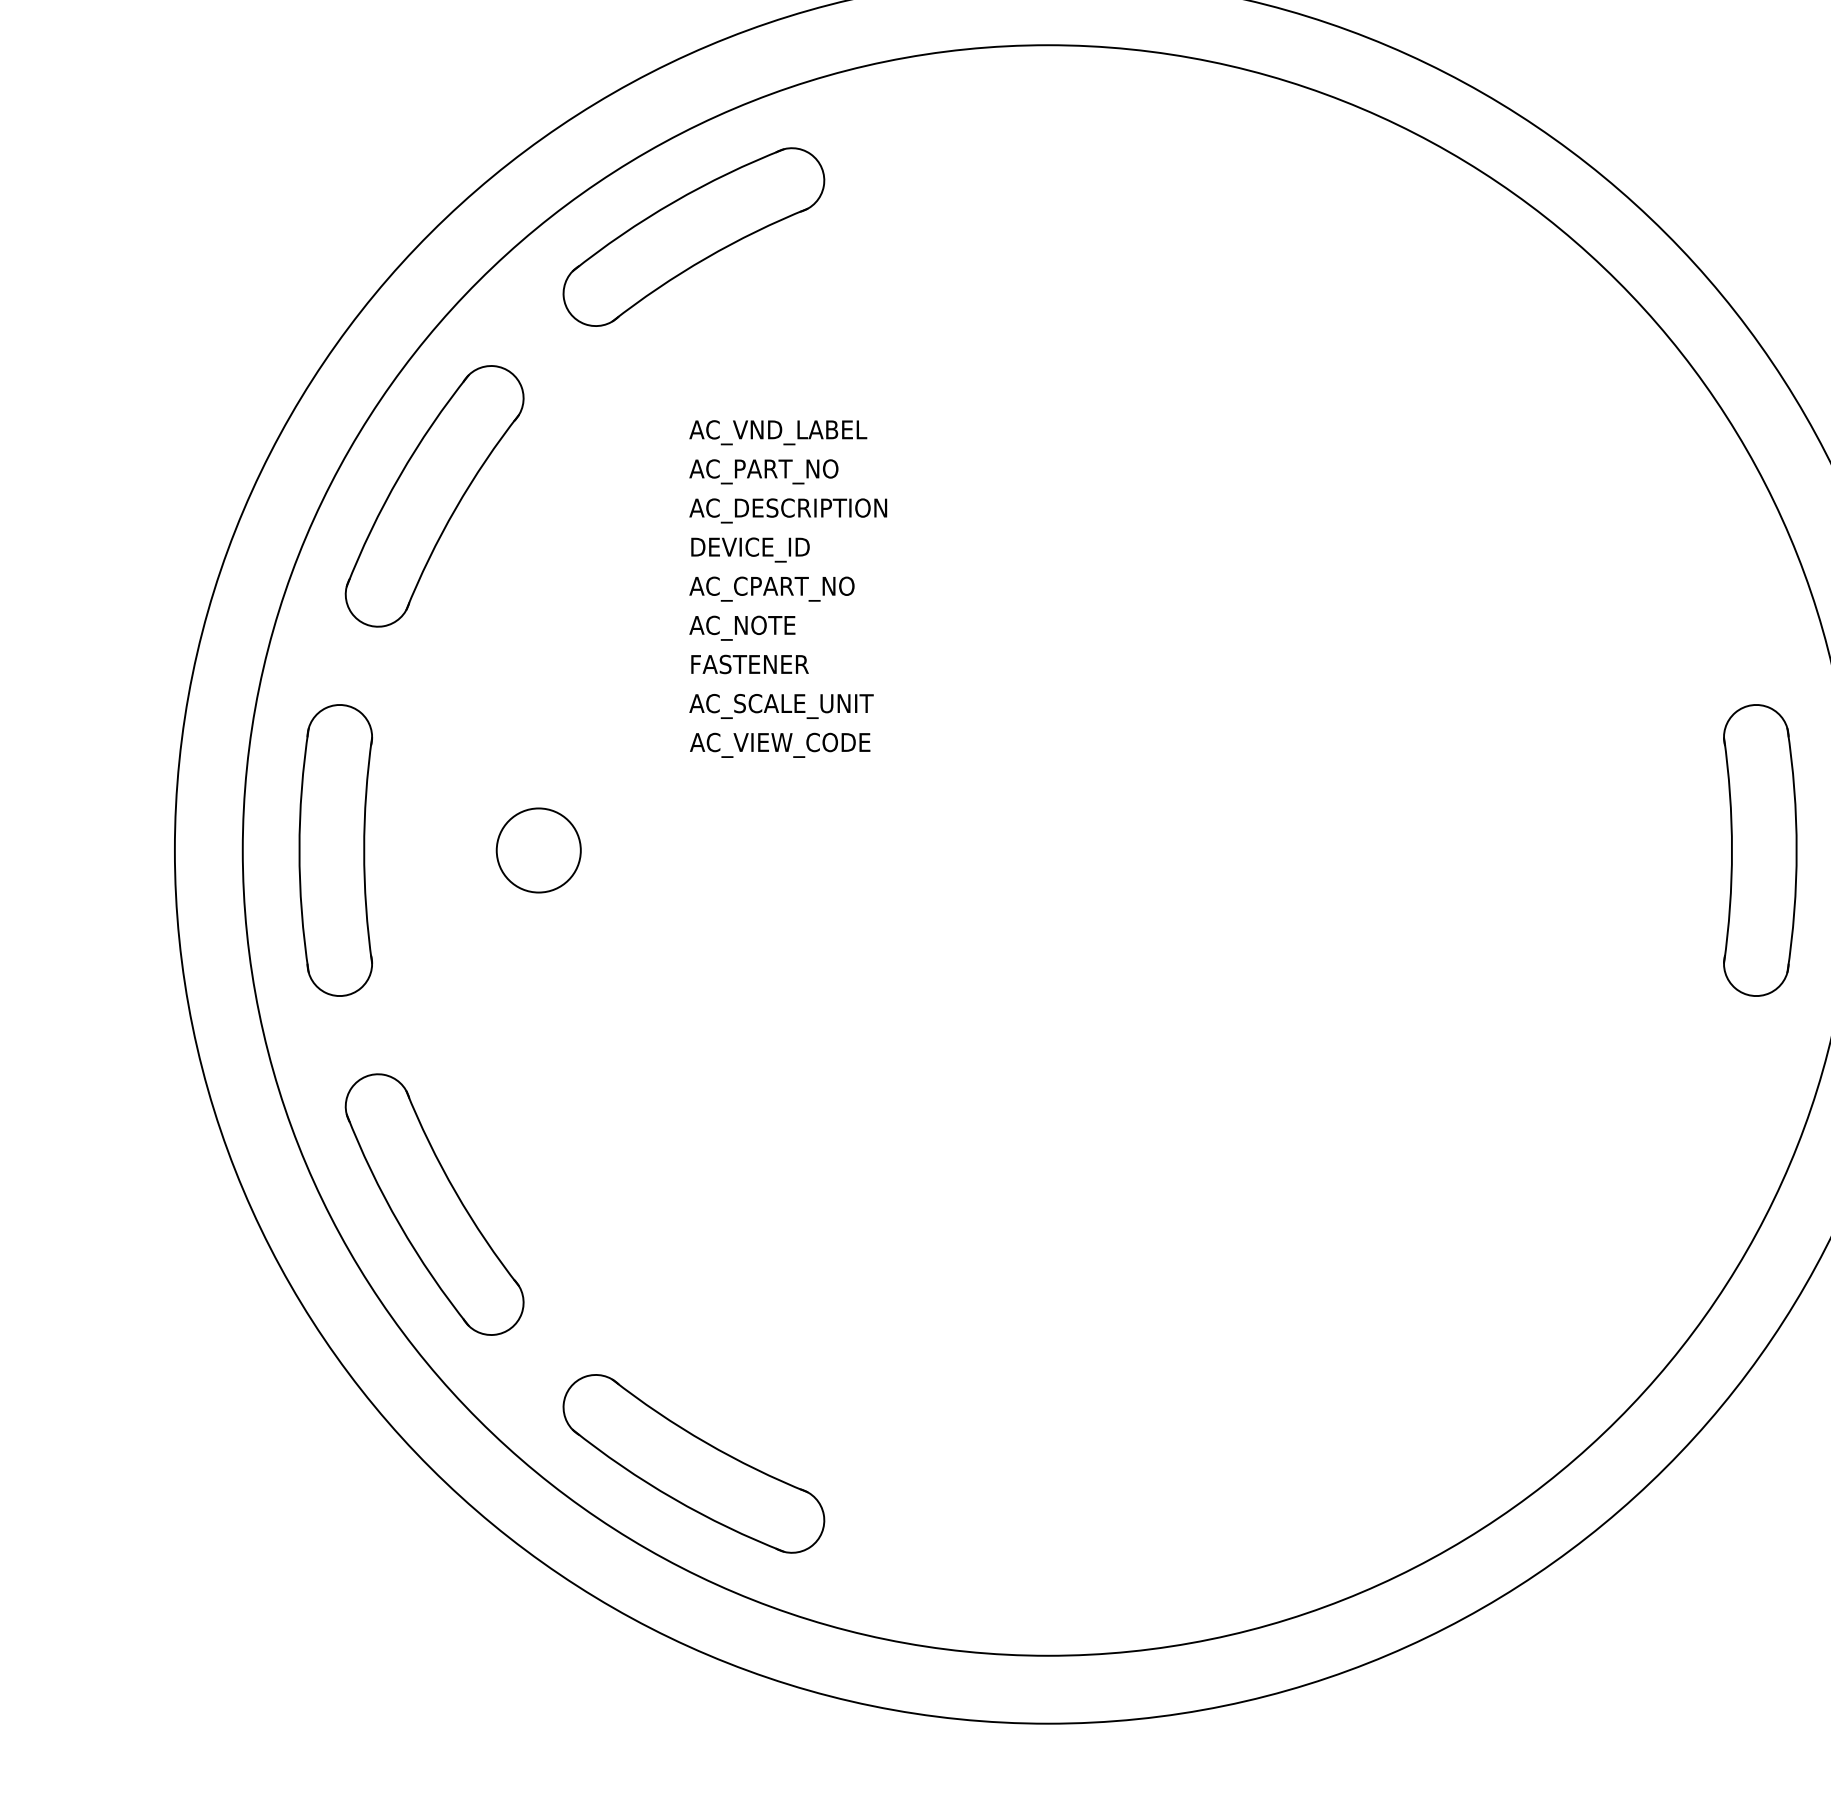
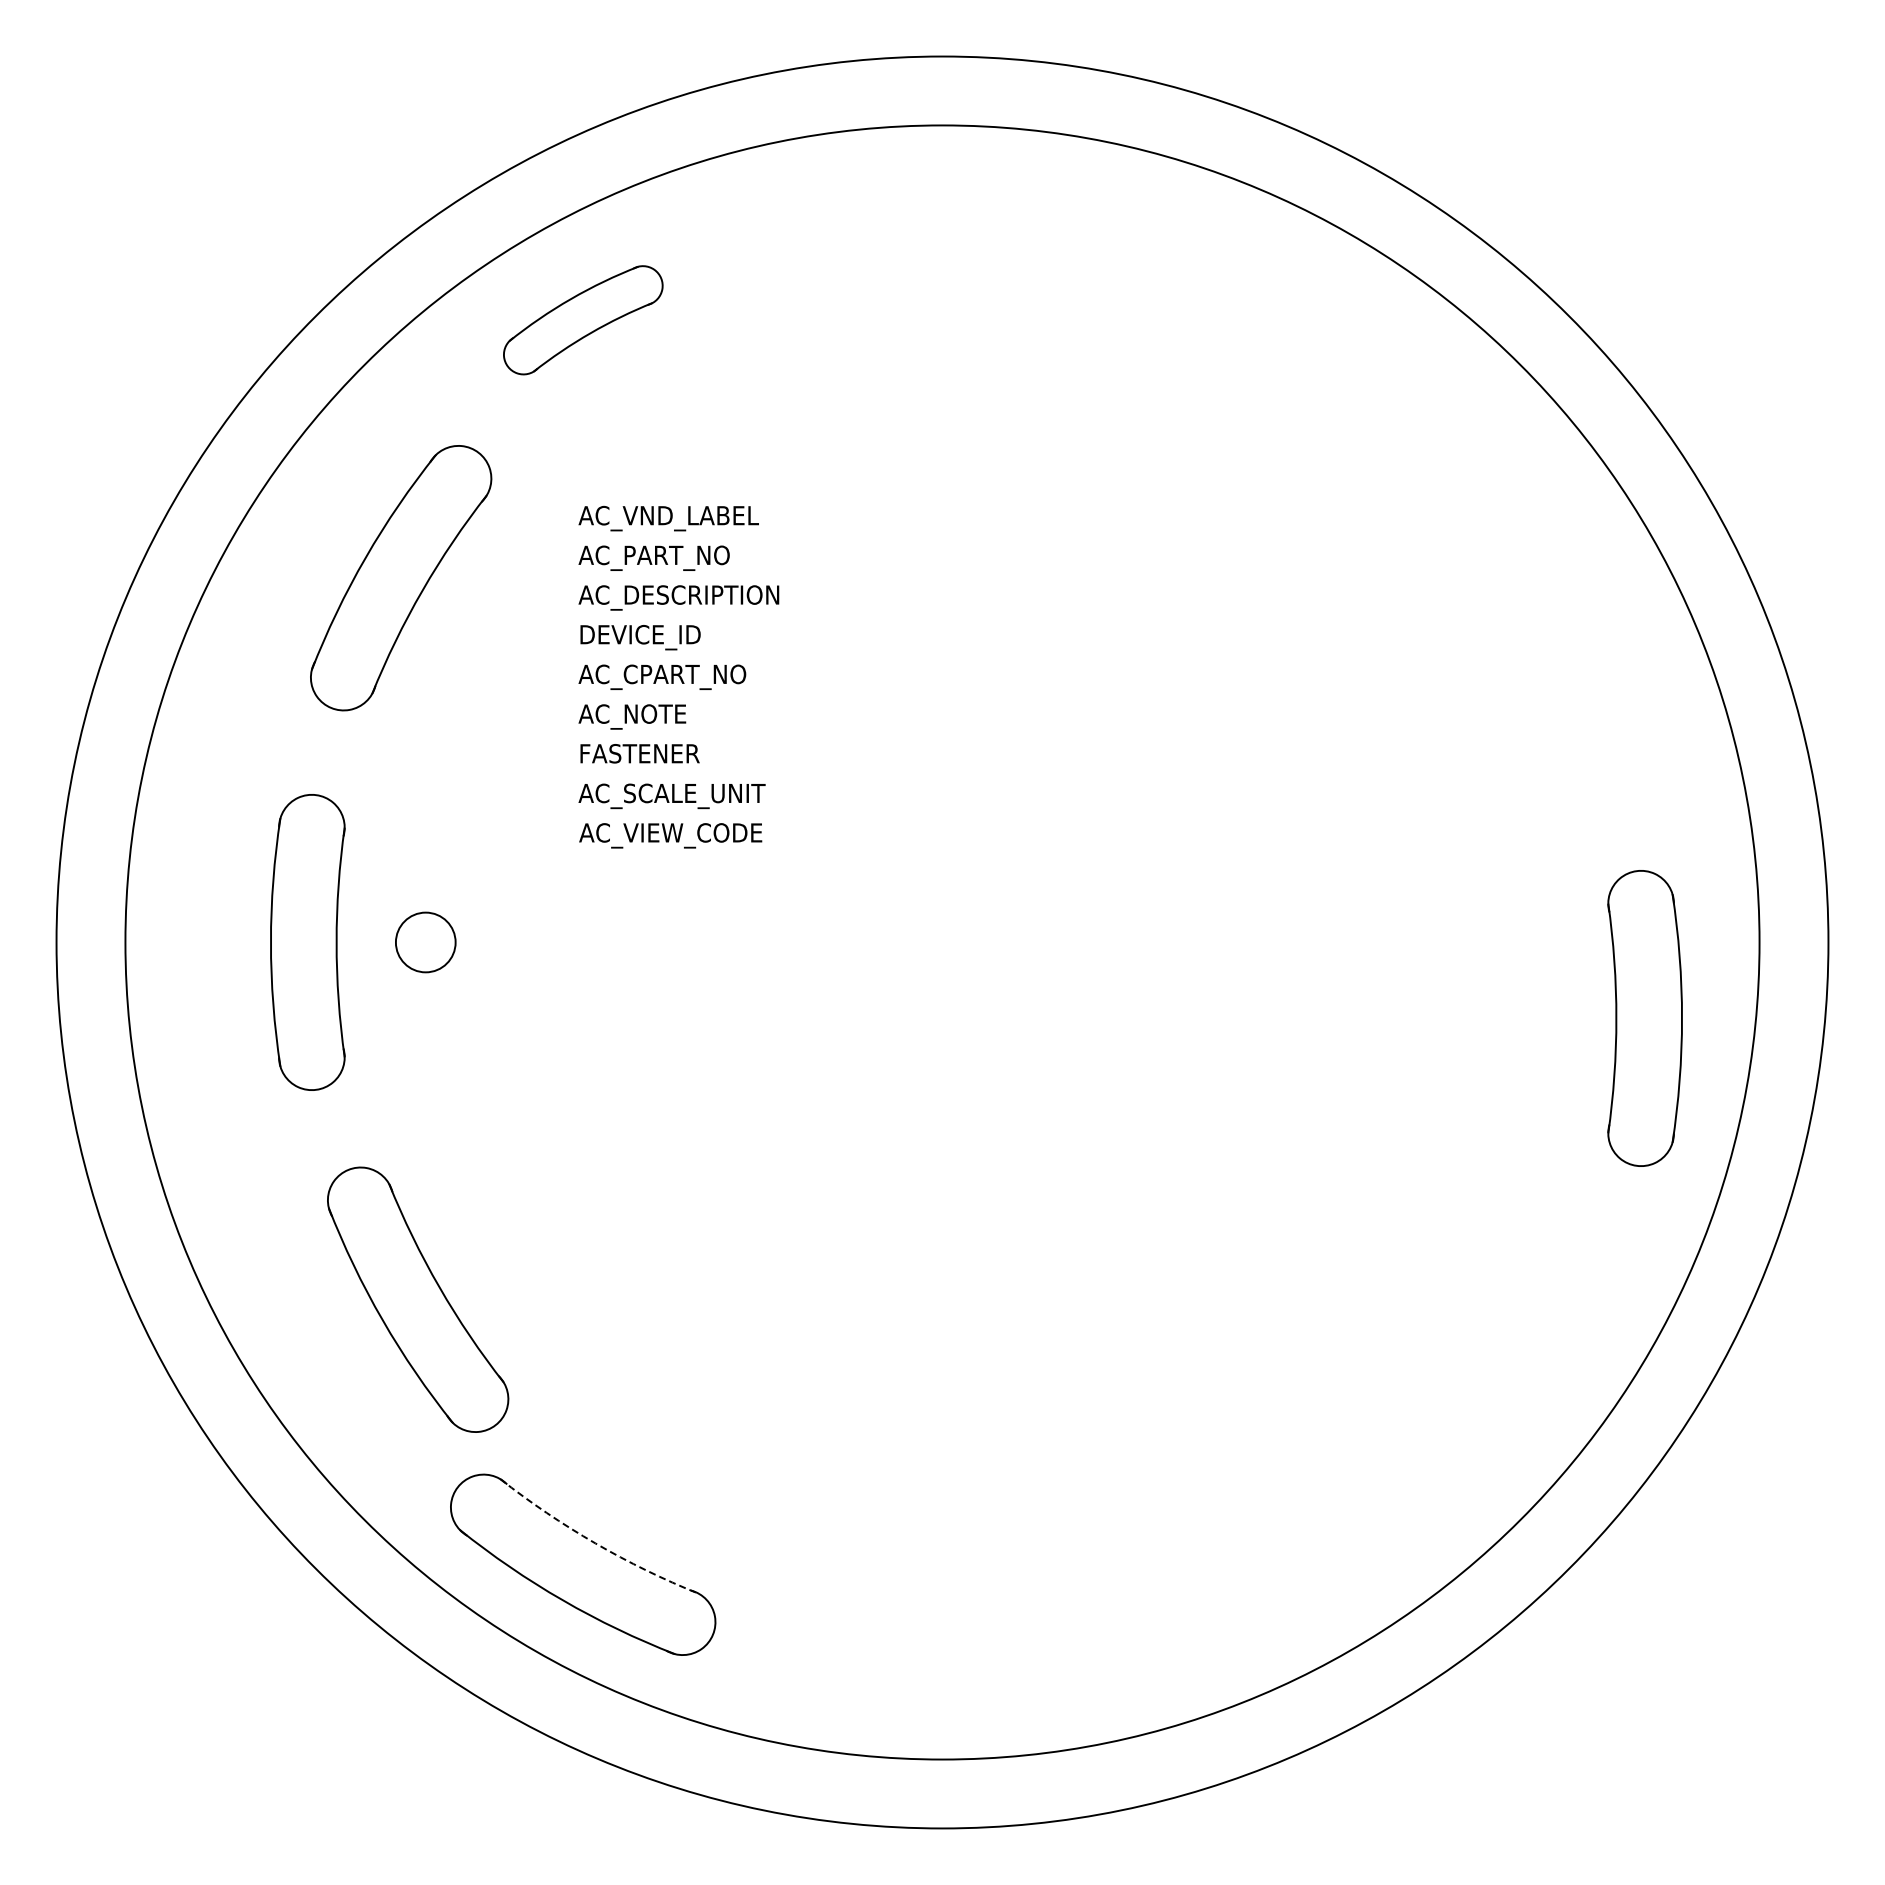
part: (694, 237) -> (583, 320), size x0.6
part: (435, 496) -> (401, 578), moved
part: (335, 850) -> (307, 942), moved
circle: (538, 850) -> (425, 942), size x0.7
part: (1759, 850) -> (1644, 1018), moved
part: (435, 1204) -> (418, 1299), moved
line: (706, 1442) -> (595, 1543), solid -> dashed

